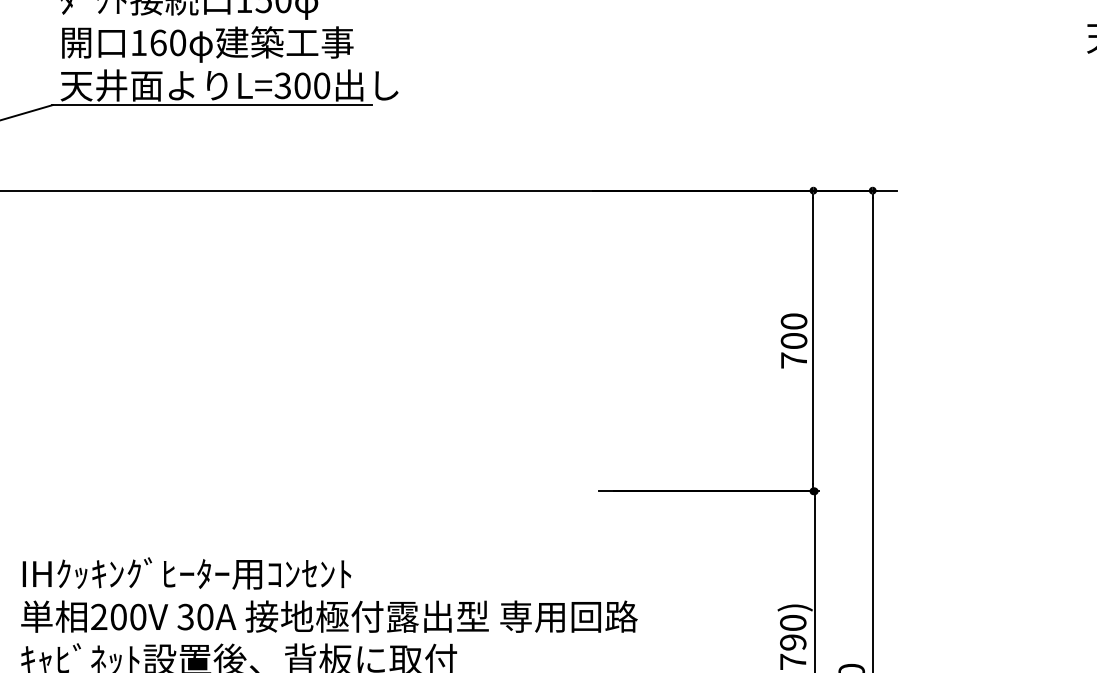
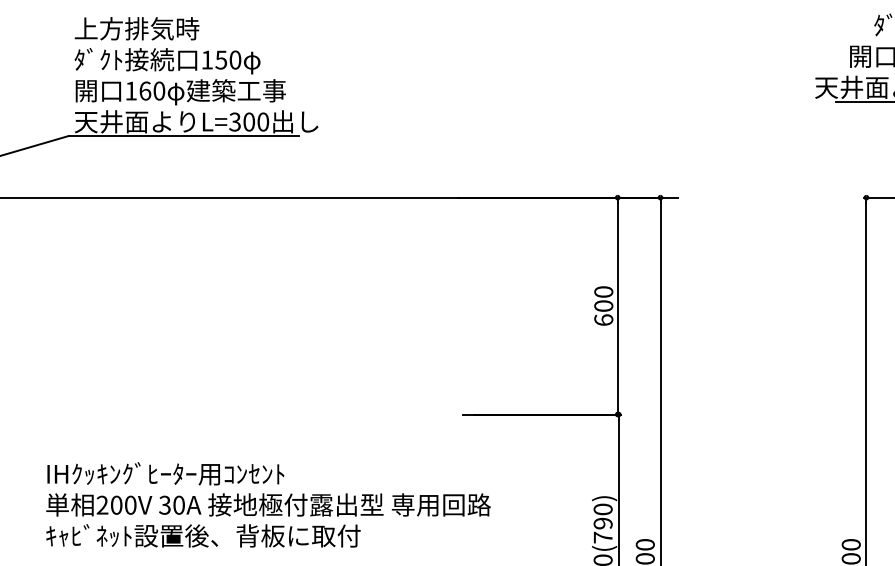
text: (793, 359) -> (603, 319), 700 -> 600

